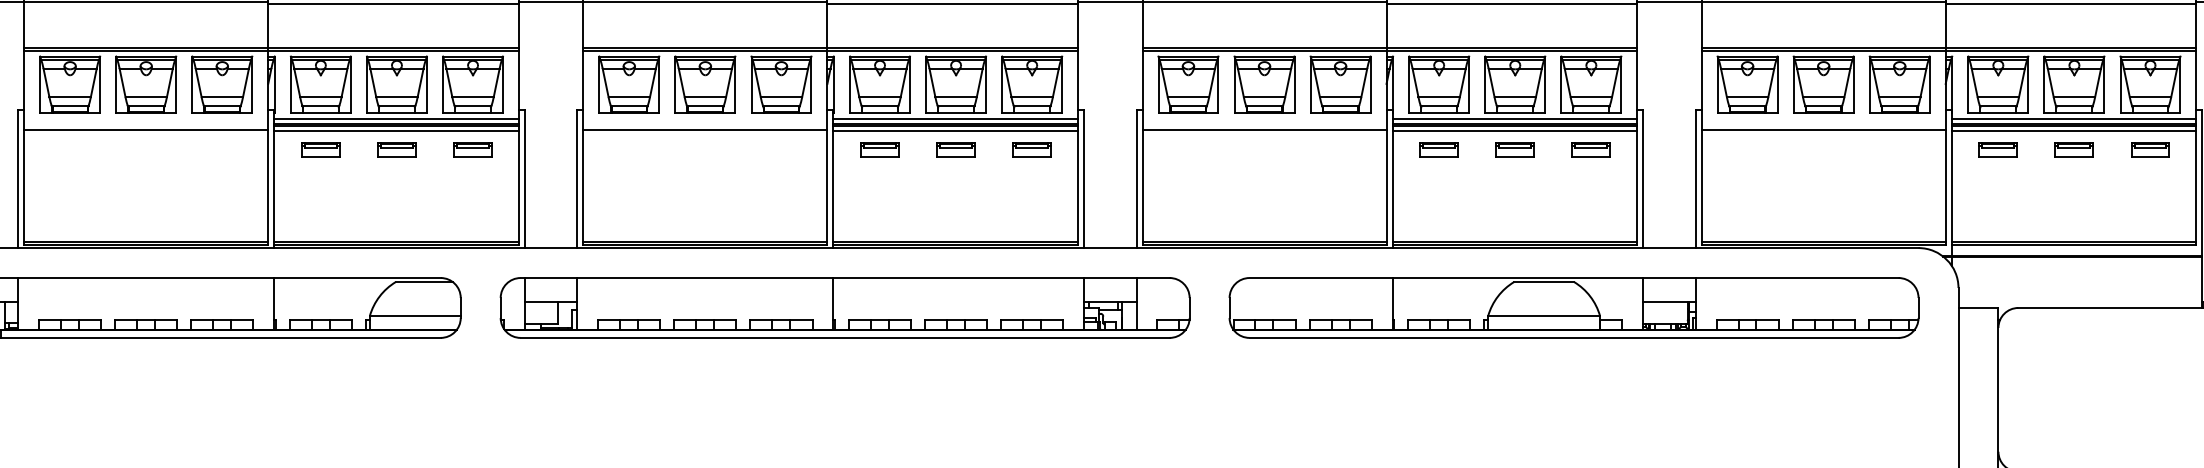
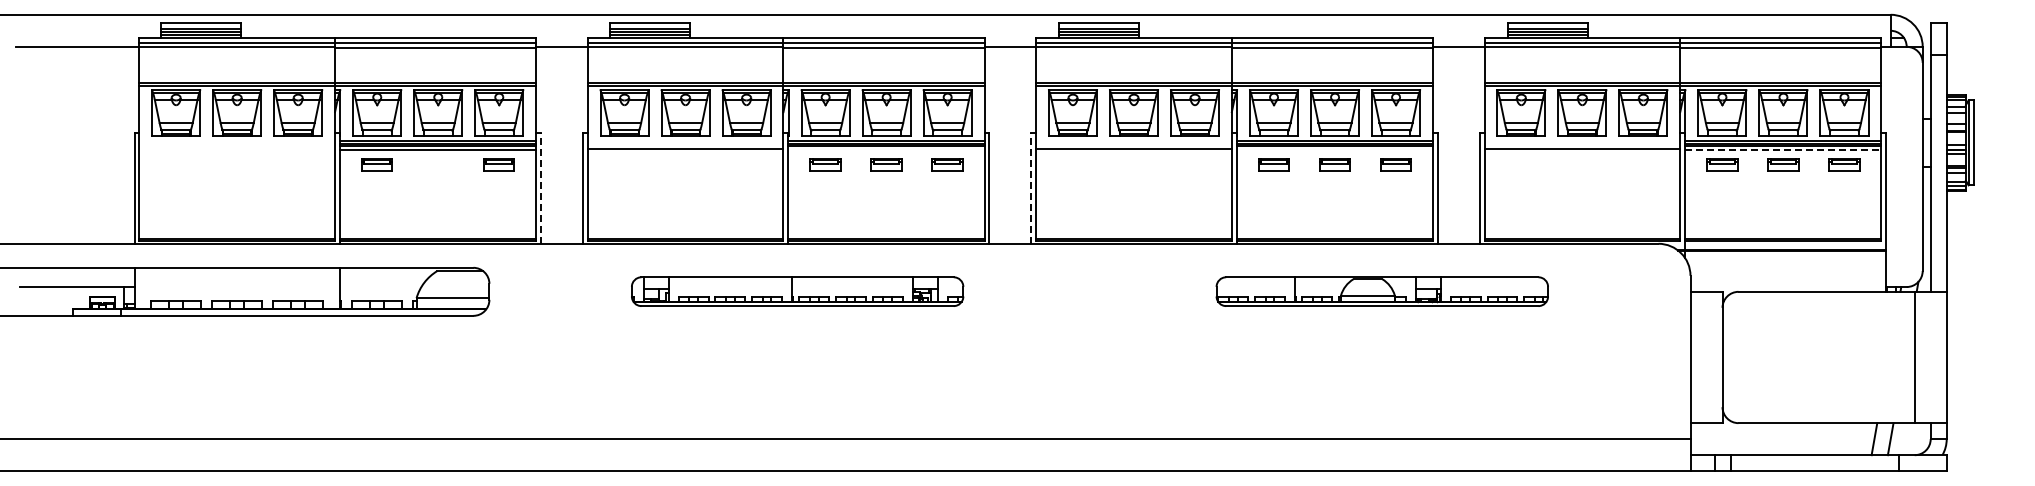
line: (146, 130) -> (237, 149), removed
line: (955, 131) -> (886, 150), removed
line: (1514, 131) -> (1334, 150), removed
line: (2074, 131) -> (1783, 150), solid -> dashed
part: (396, 149) -> (437, 164), removed
line: (524, 177) -> (540, 187), solid -> dashed
line: (1136, 177) -> (1031, 187), solid -> dashed
part: (844, 307) -> (797, 291), size x0.6
part: (1574, 307) -> (1382, 291), size x0.6

